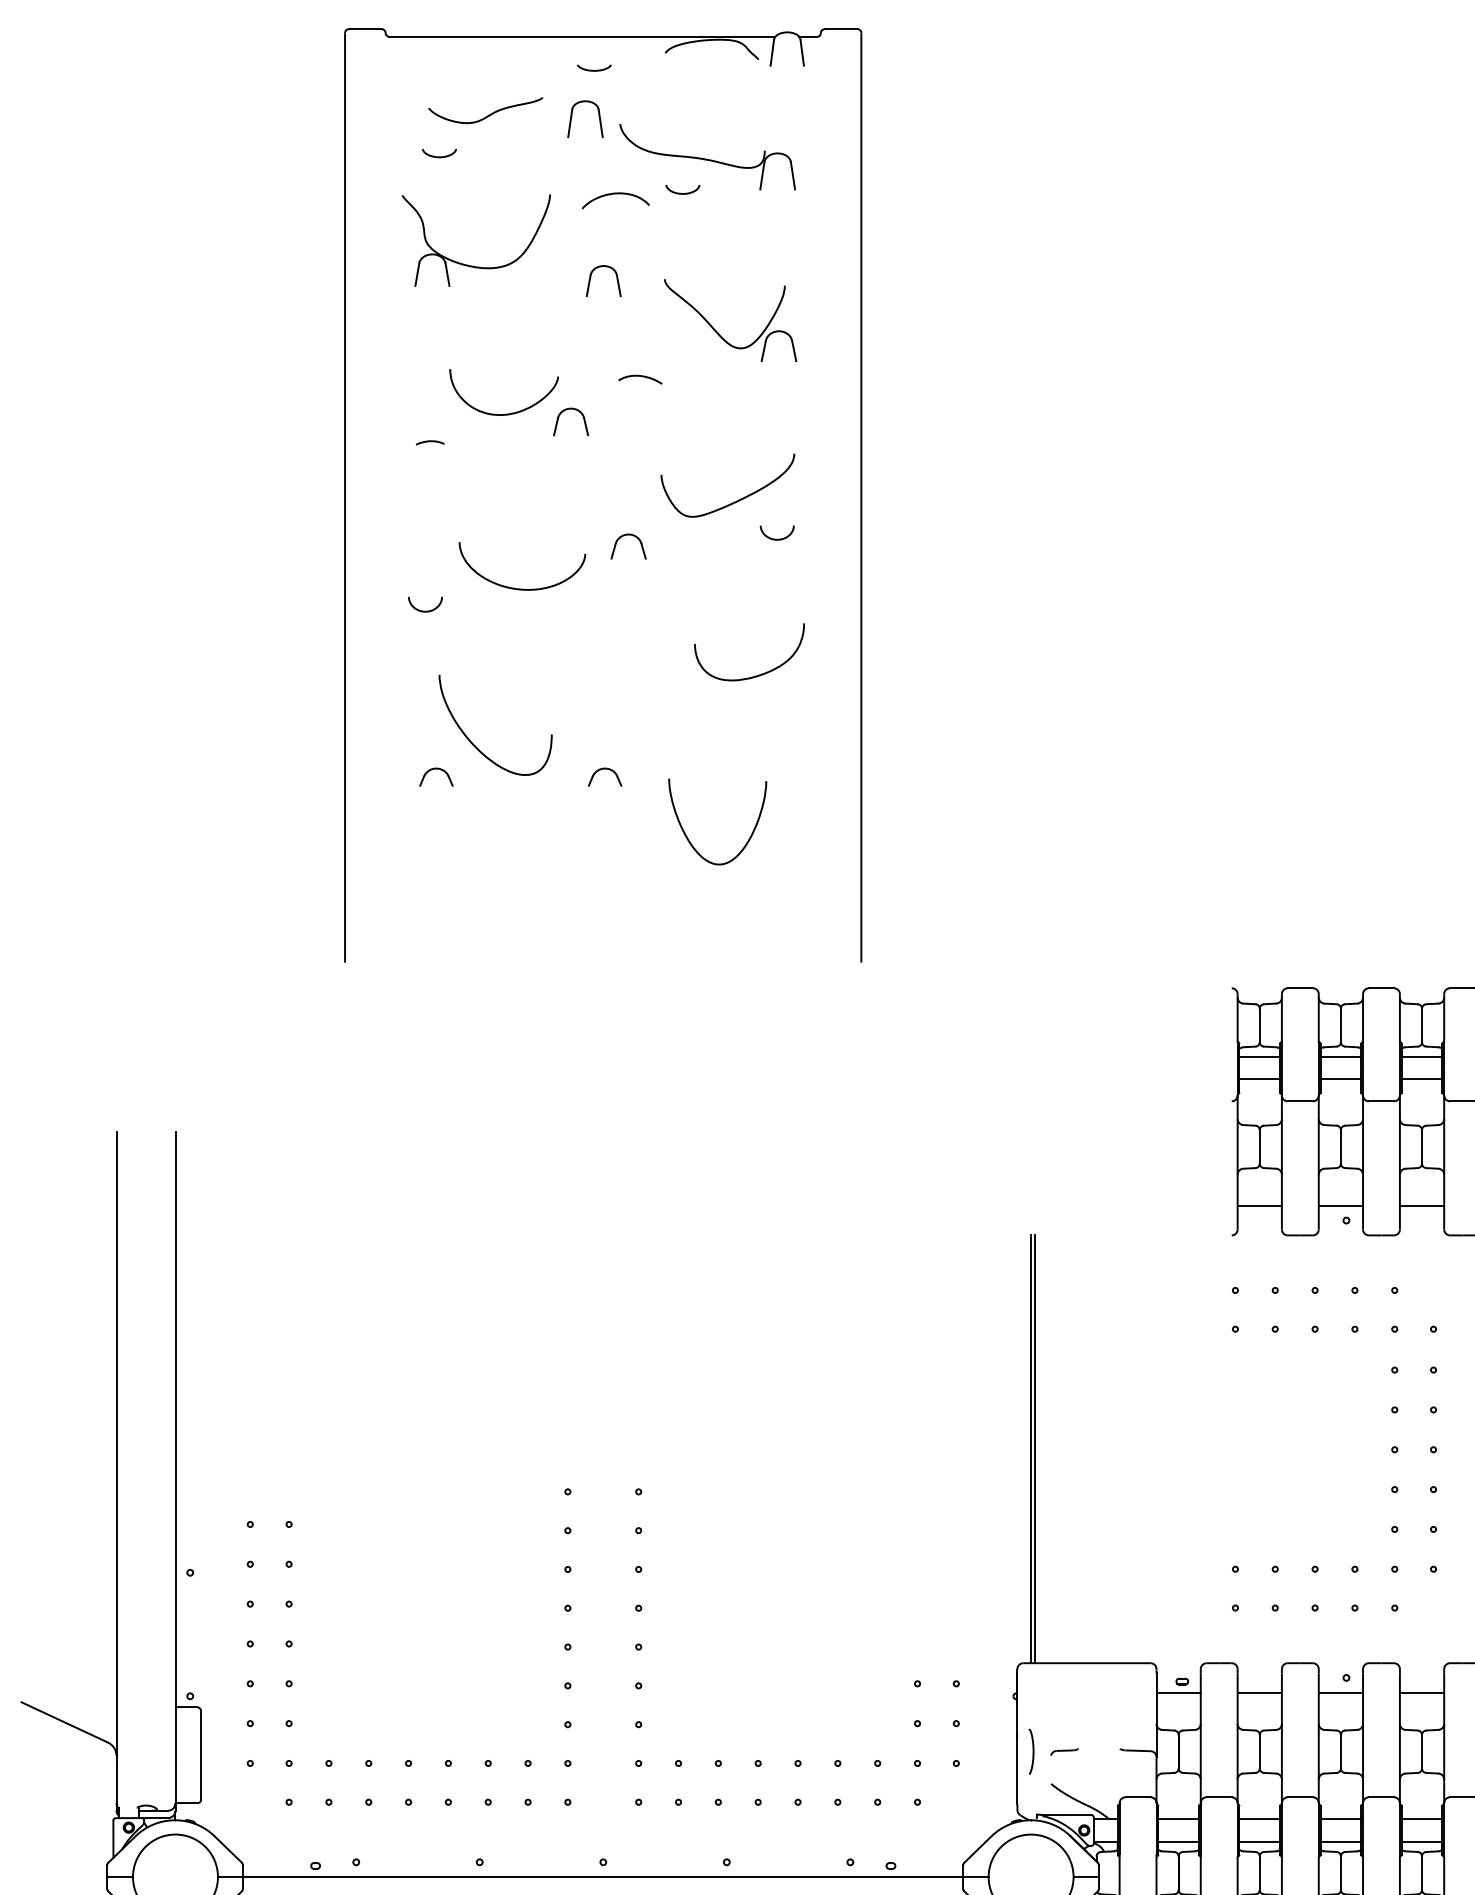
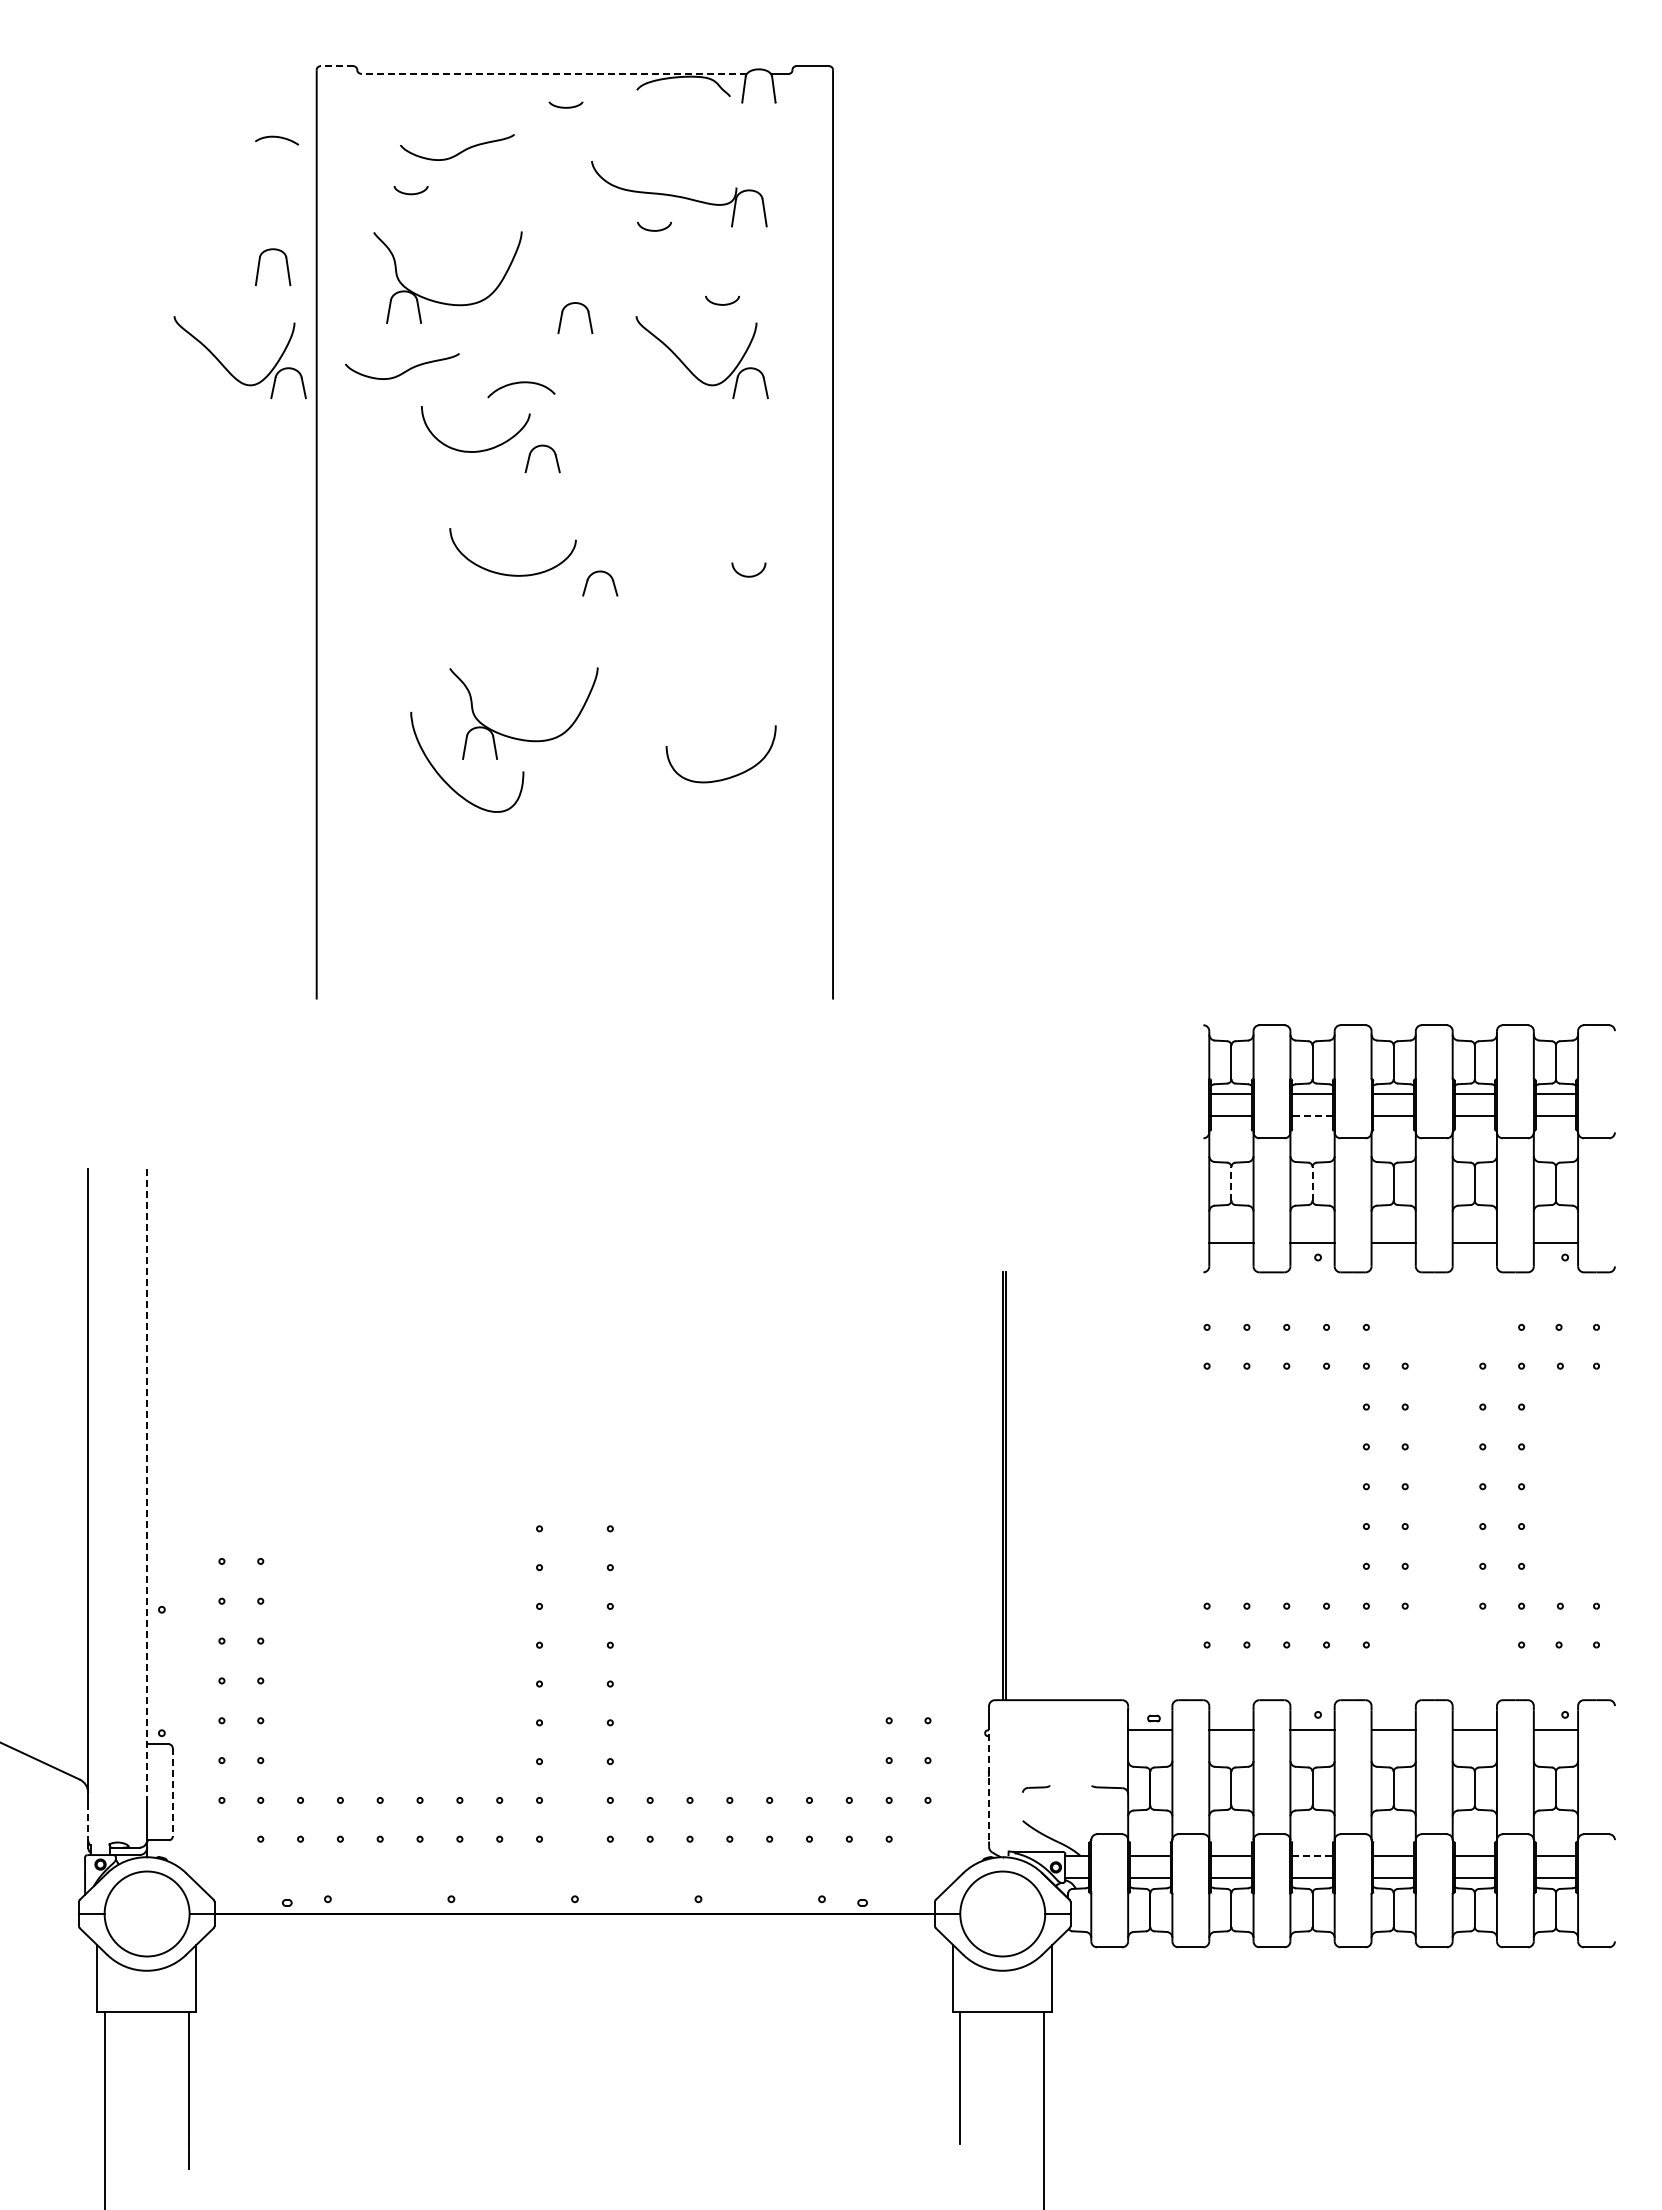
line: (364, 29) -> (336, 66), solid -> dashed
line: (581, 36) -> (553, 73), solid -> dashed
part: (598, 119) -> (286, 267), moved
curve: (615, 194) -> (521, 383), moved
curve: (748, 266) -> (720, 303), added
part: (254, 330) -> (226, 367), added
curve: (433, 333) -> (405, 370), added
curve: (642, 377) -> (279, 138), moved
curve: (429, 442) -> (401, 479), removed
curve: (734, 501) -> (706, 538), removed
curve: (521, 588) -> (512, 574), moved
curve: (424, 610) -> (396, 647), removed
curve: (754, 675) -> (726, 777), moved
part: (548, 701) -> (520, 738), added
part: (436, 769) -> (408, 806), removed
part: (604, 769) -> (576, 806), removed
curve: (688, 838) -> (660, 875), removed
line: (1340, 1079) -> (1312, 1116), solid -> dashed
line: (1259, 1146) -> (1231, 1183), solid -> dashed
line: (1340, 1146) -> (1312, 1183), solid -> dashed
line: (175, 1449) -> (147, 1486), solid -> dashed
line: (1017, 1745) -> (989, 1782), solid -> dashed
curve: (1032, 1751) -> (1004, 1788), removed
line: (200, 1755) -> (172, 1792), solid -> dashed
line: (116, 1785) -> (88, 1822), solid -> dashed
line: (1341, 1819) -> (1313, 1856), solid -> dashed

